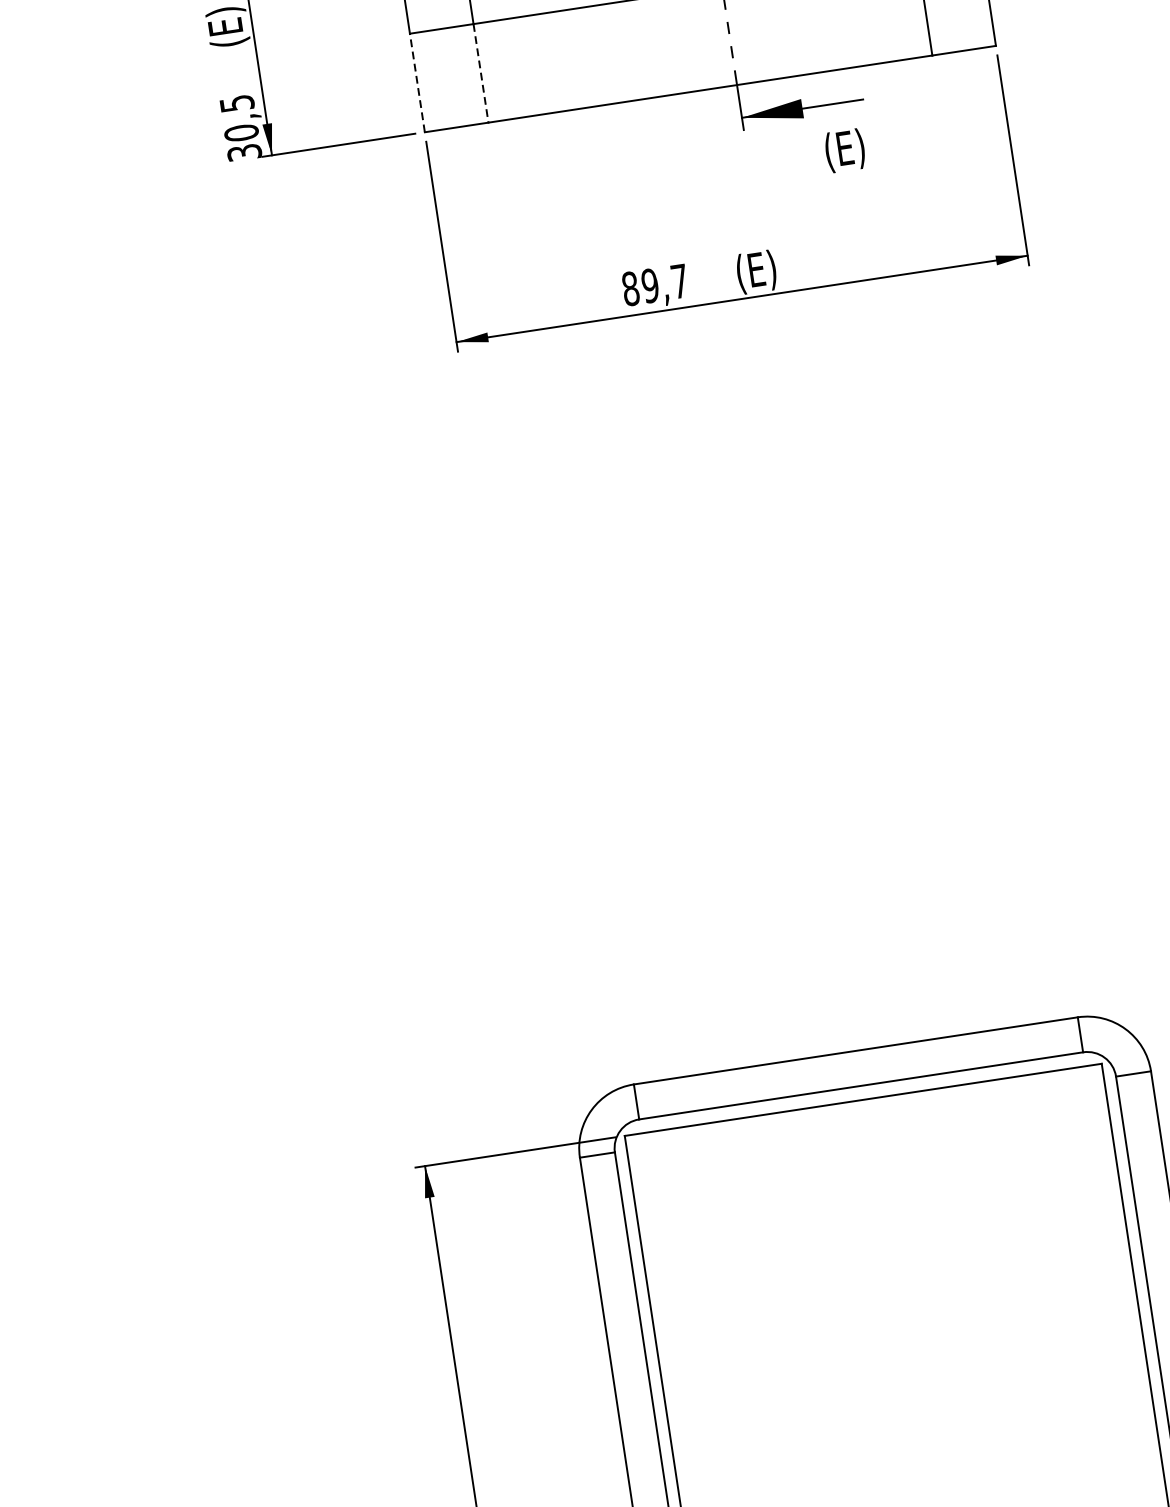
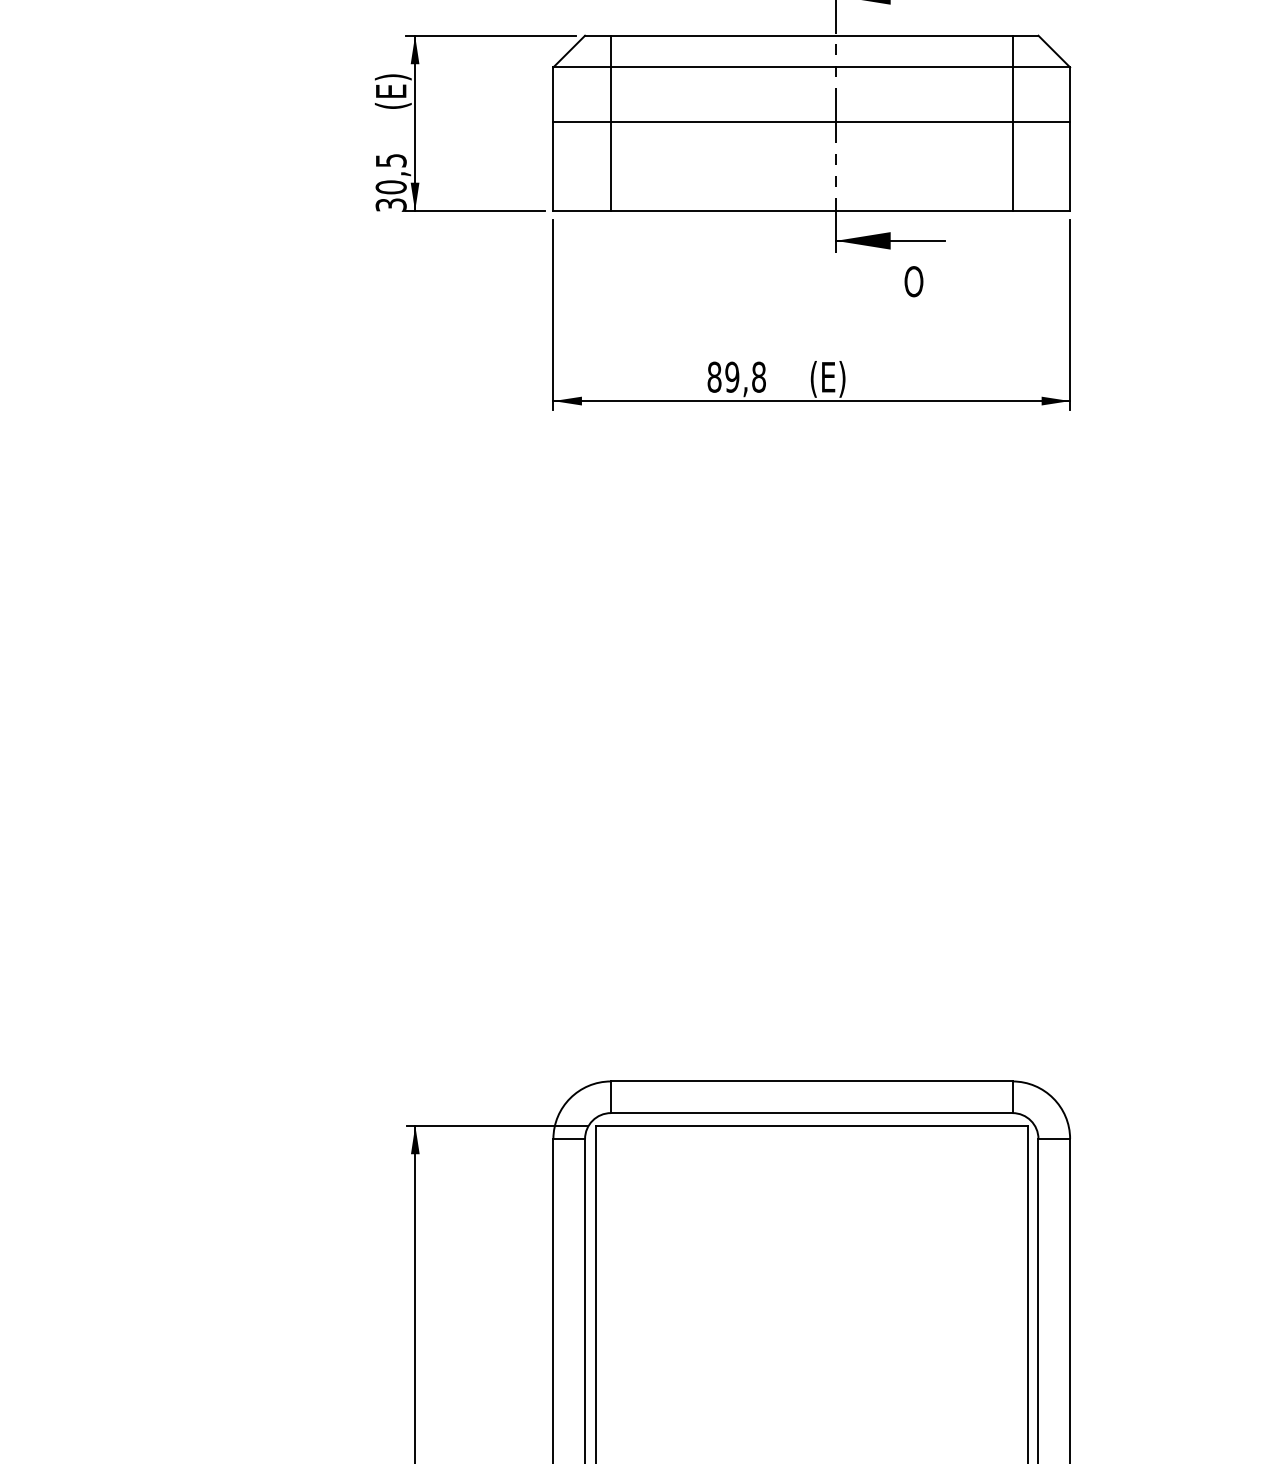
line: (480, 73) -> (610, 166), dashed -> solid
line: (417, 82) -> (553, 166), dashed -> solid
text: (843, 150) -> (921, 283), (E) -> O
text: (679, 280) -> (758, 376), 89,7 -> 89,8

